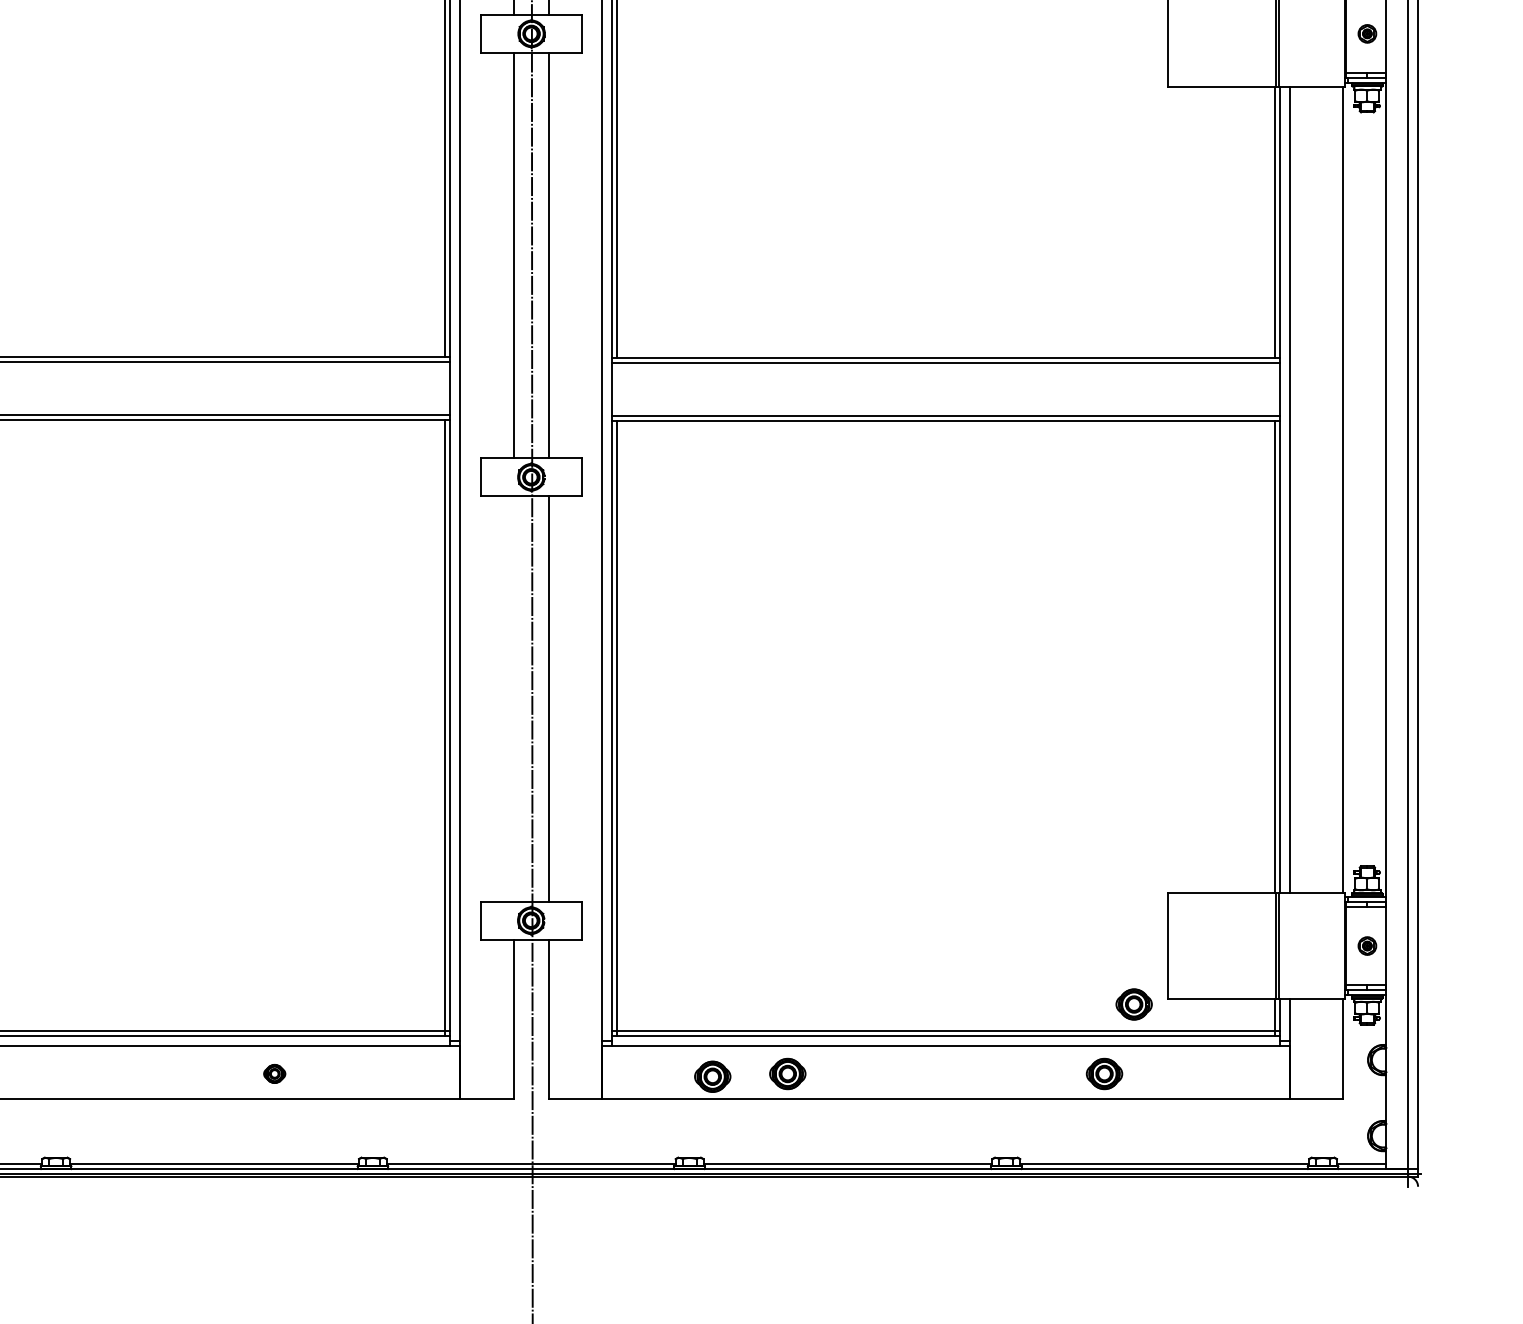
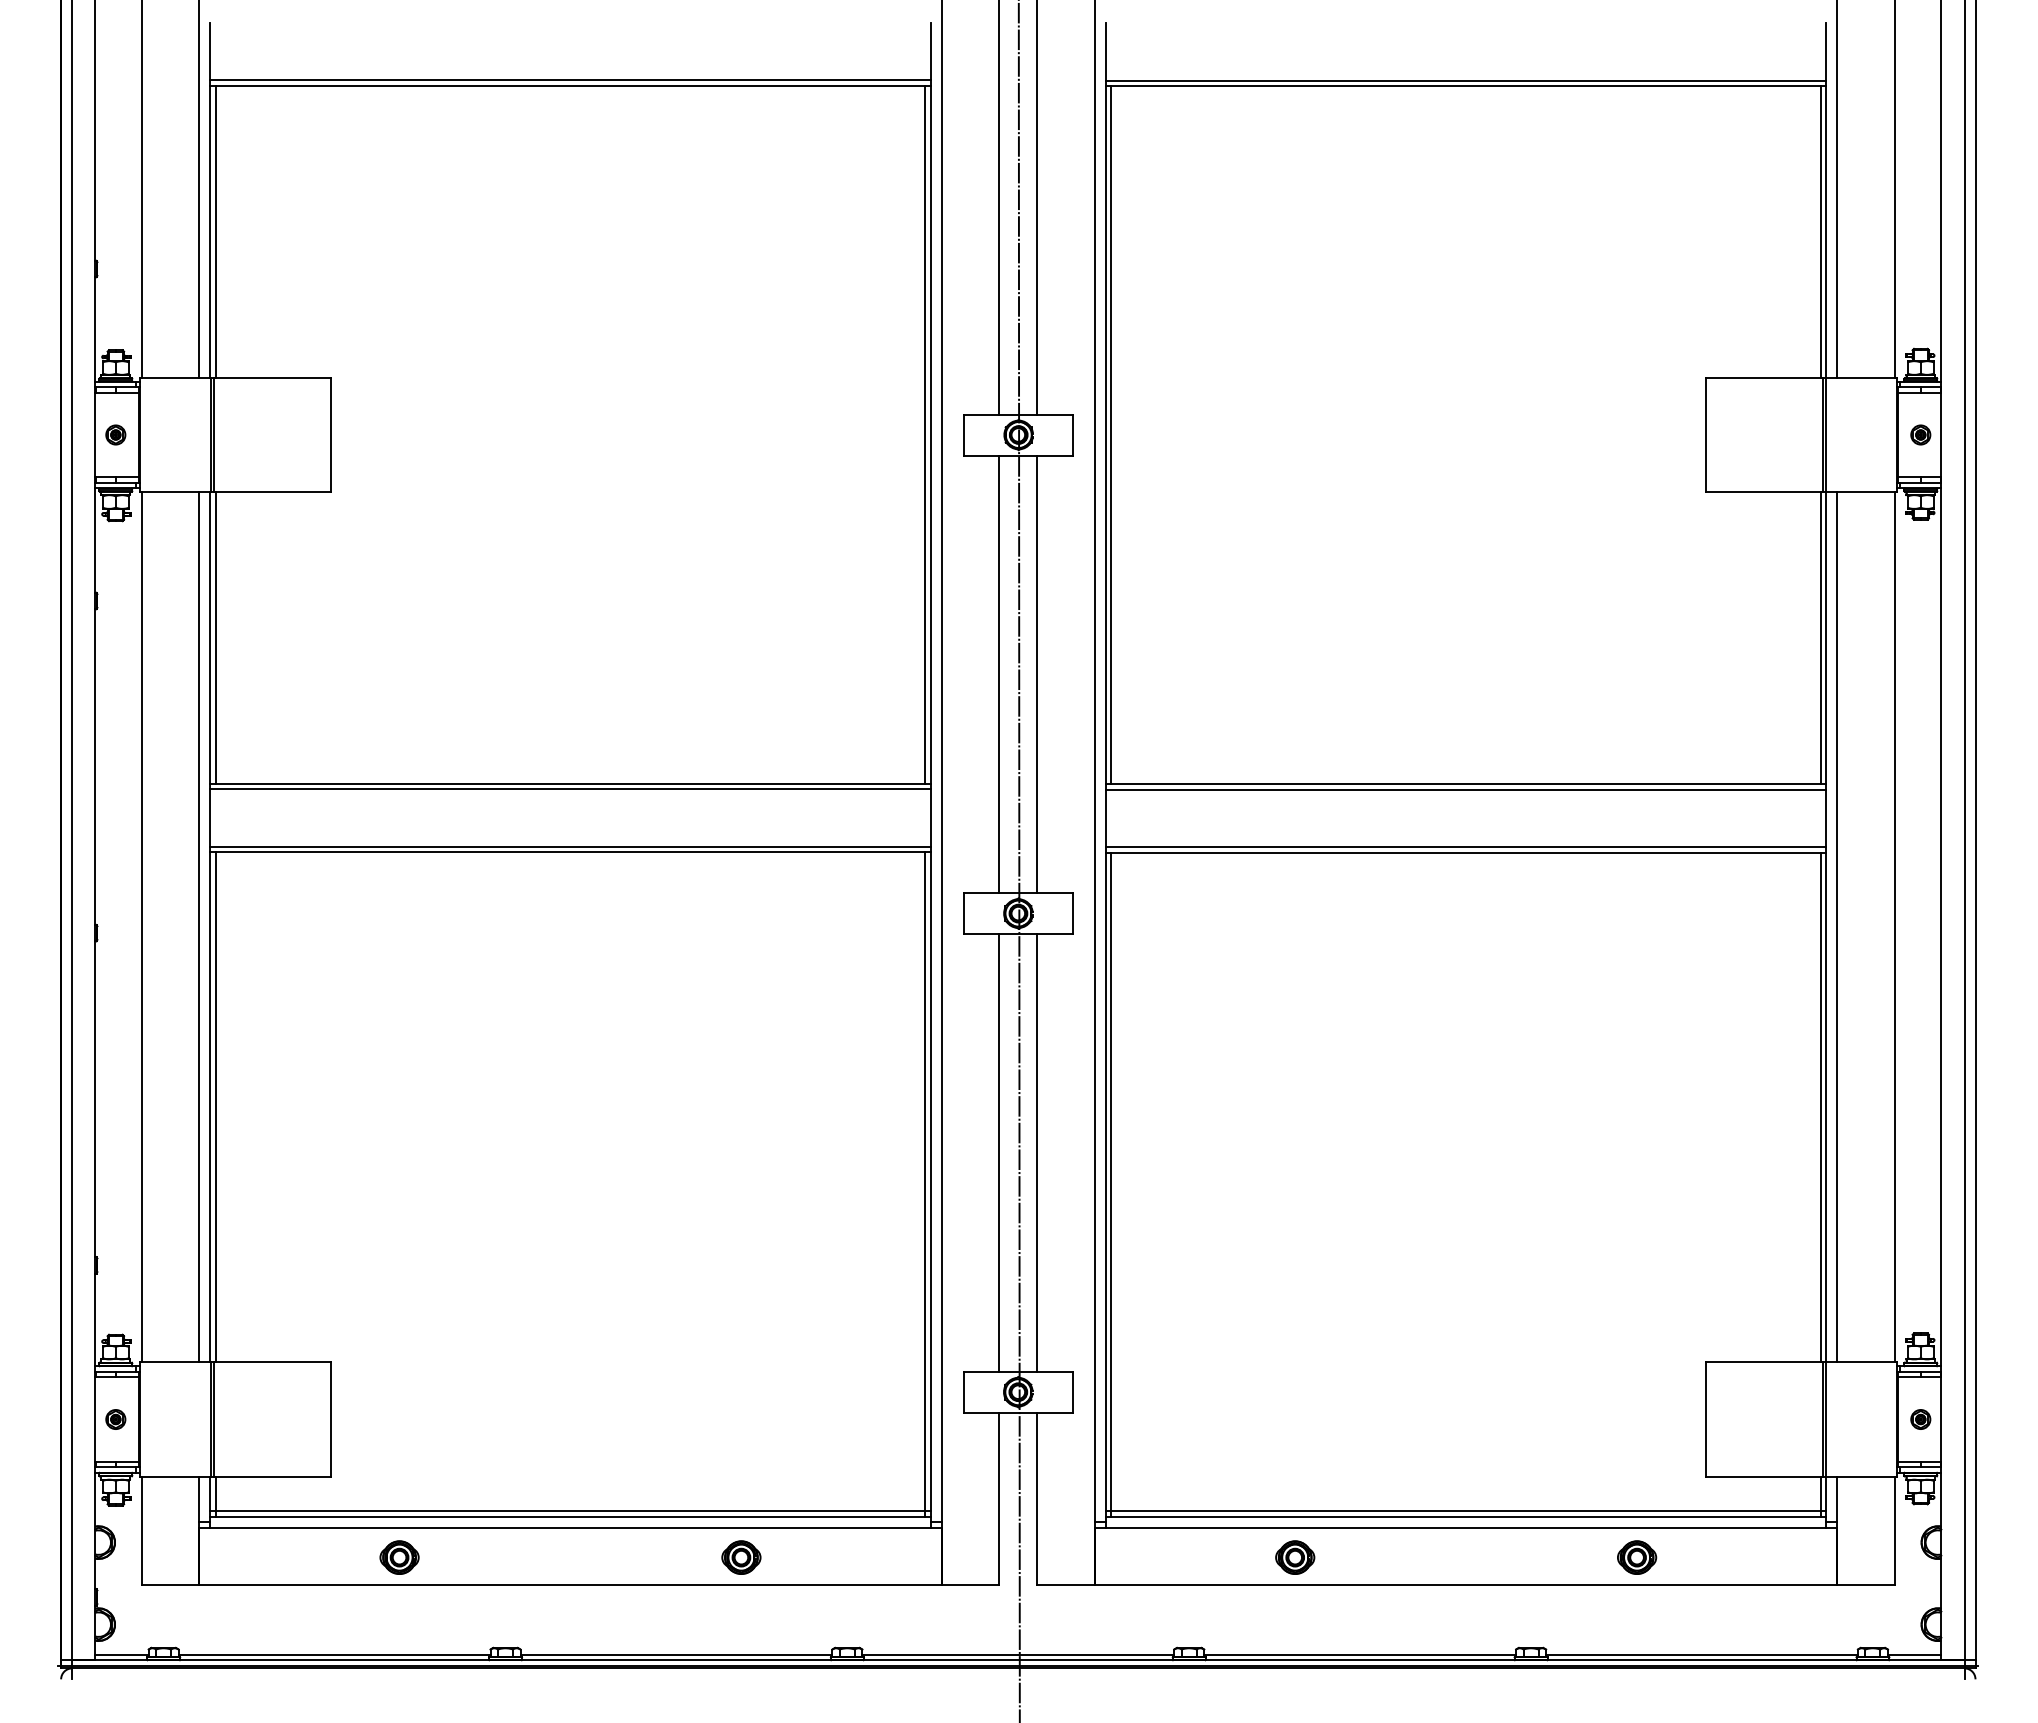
line: (513, 698) -> (999, 1152), added
part: (1134, 1004) -> (1669, 1482), removed
part: (274, 1073) -> (741, 1557), size x1.67
part: (713, 1076) -> (1214, 1560), removed

